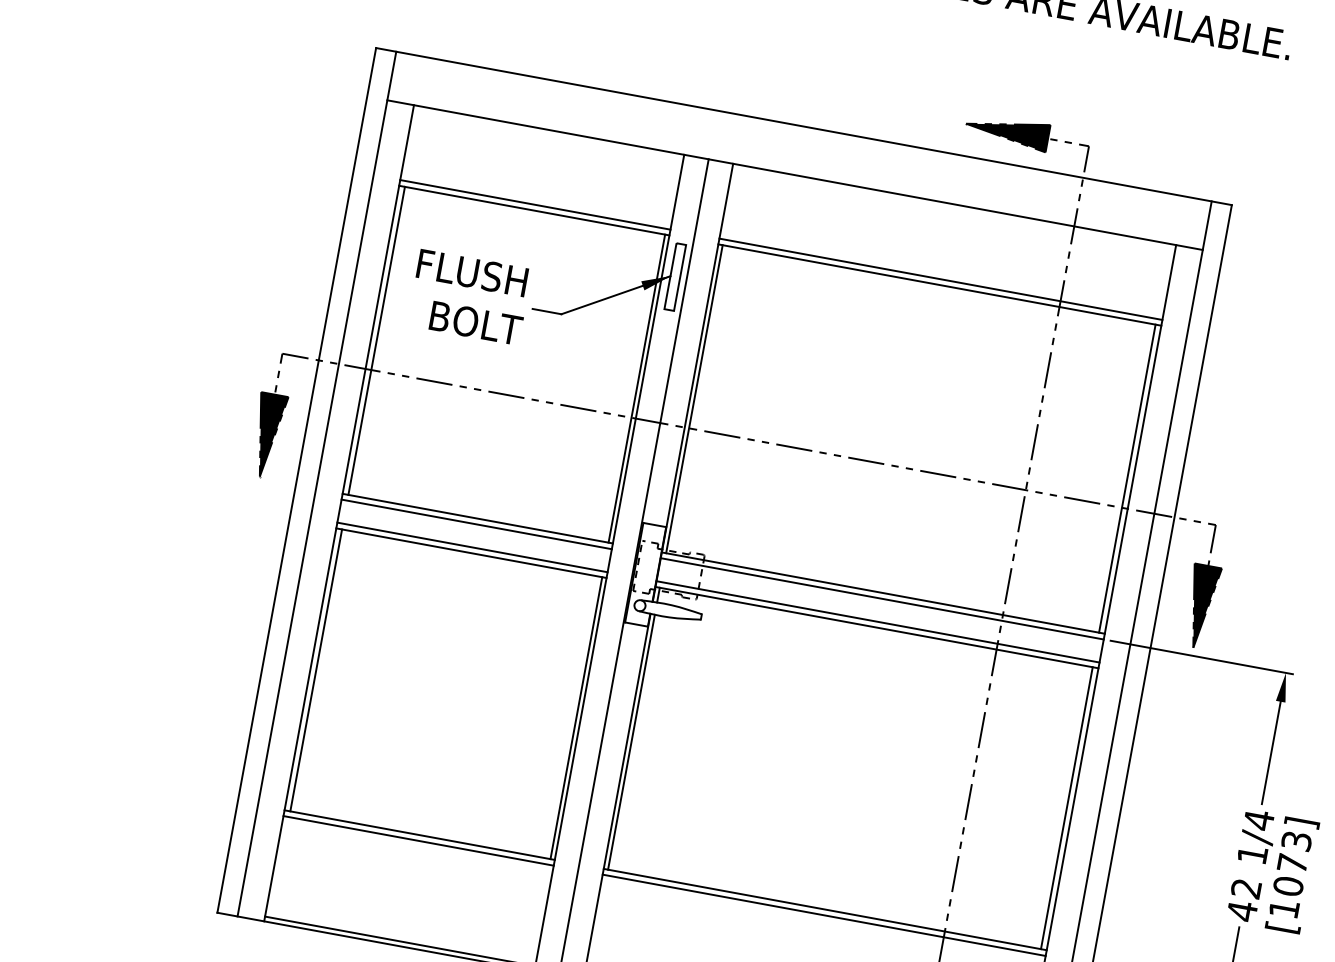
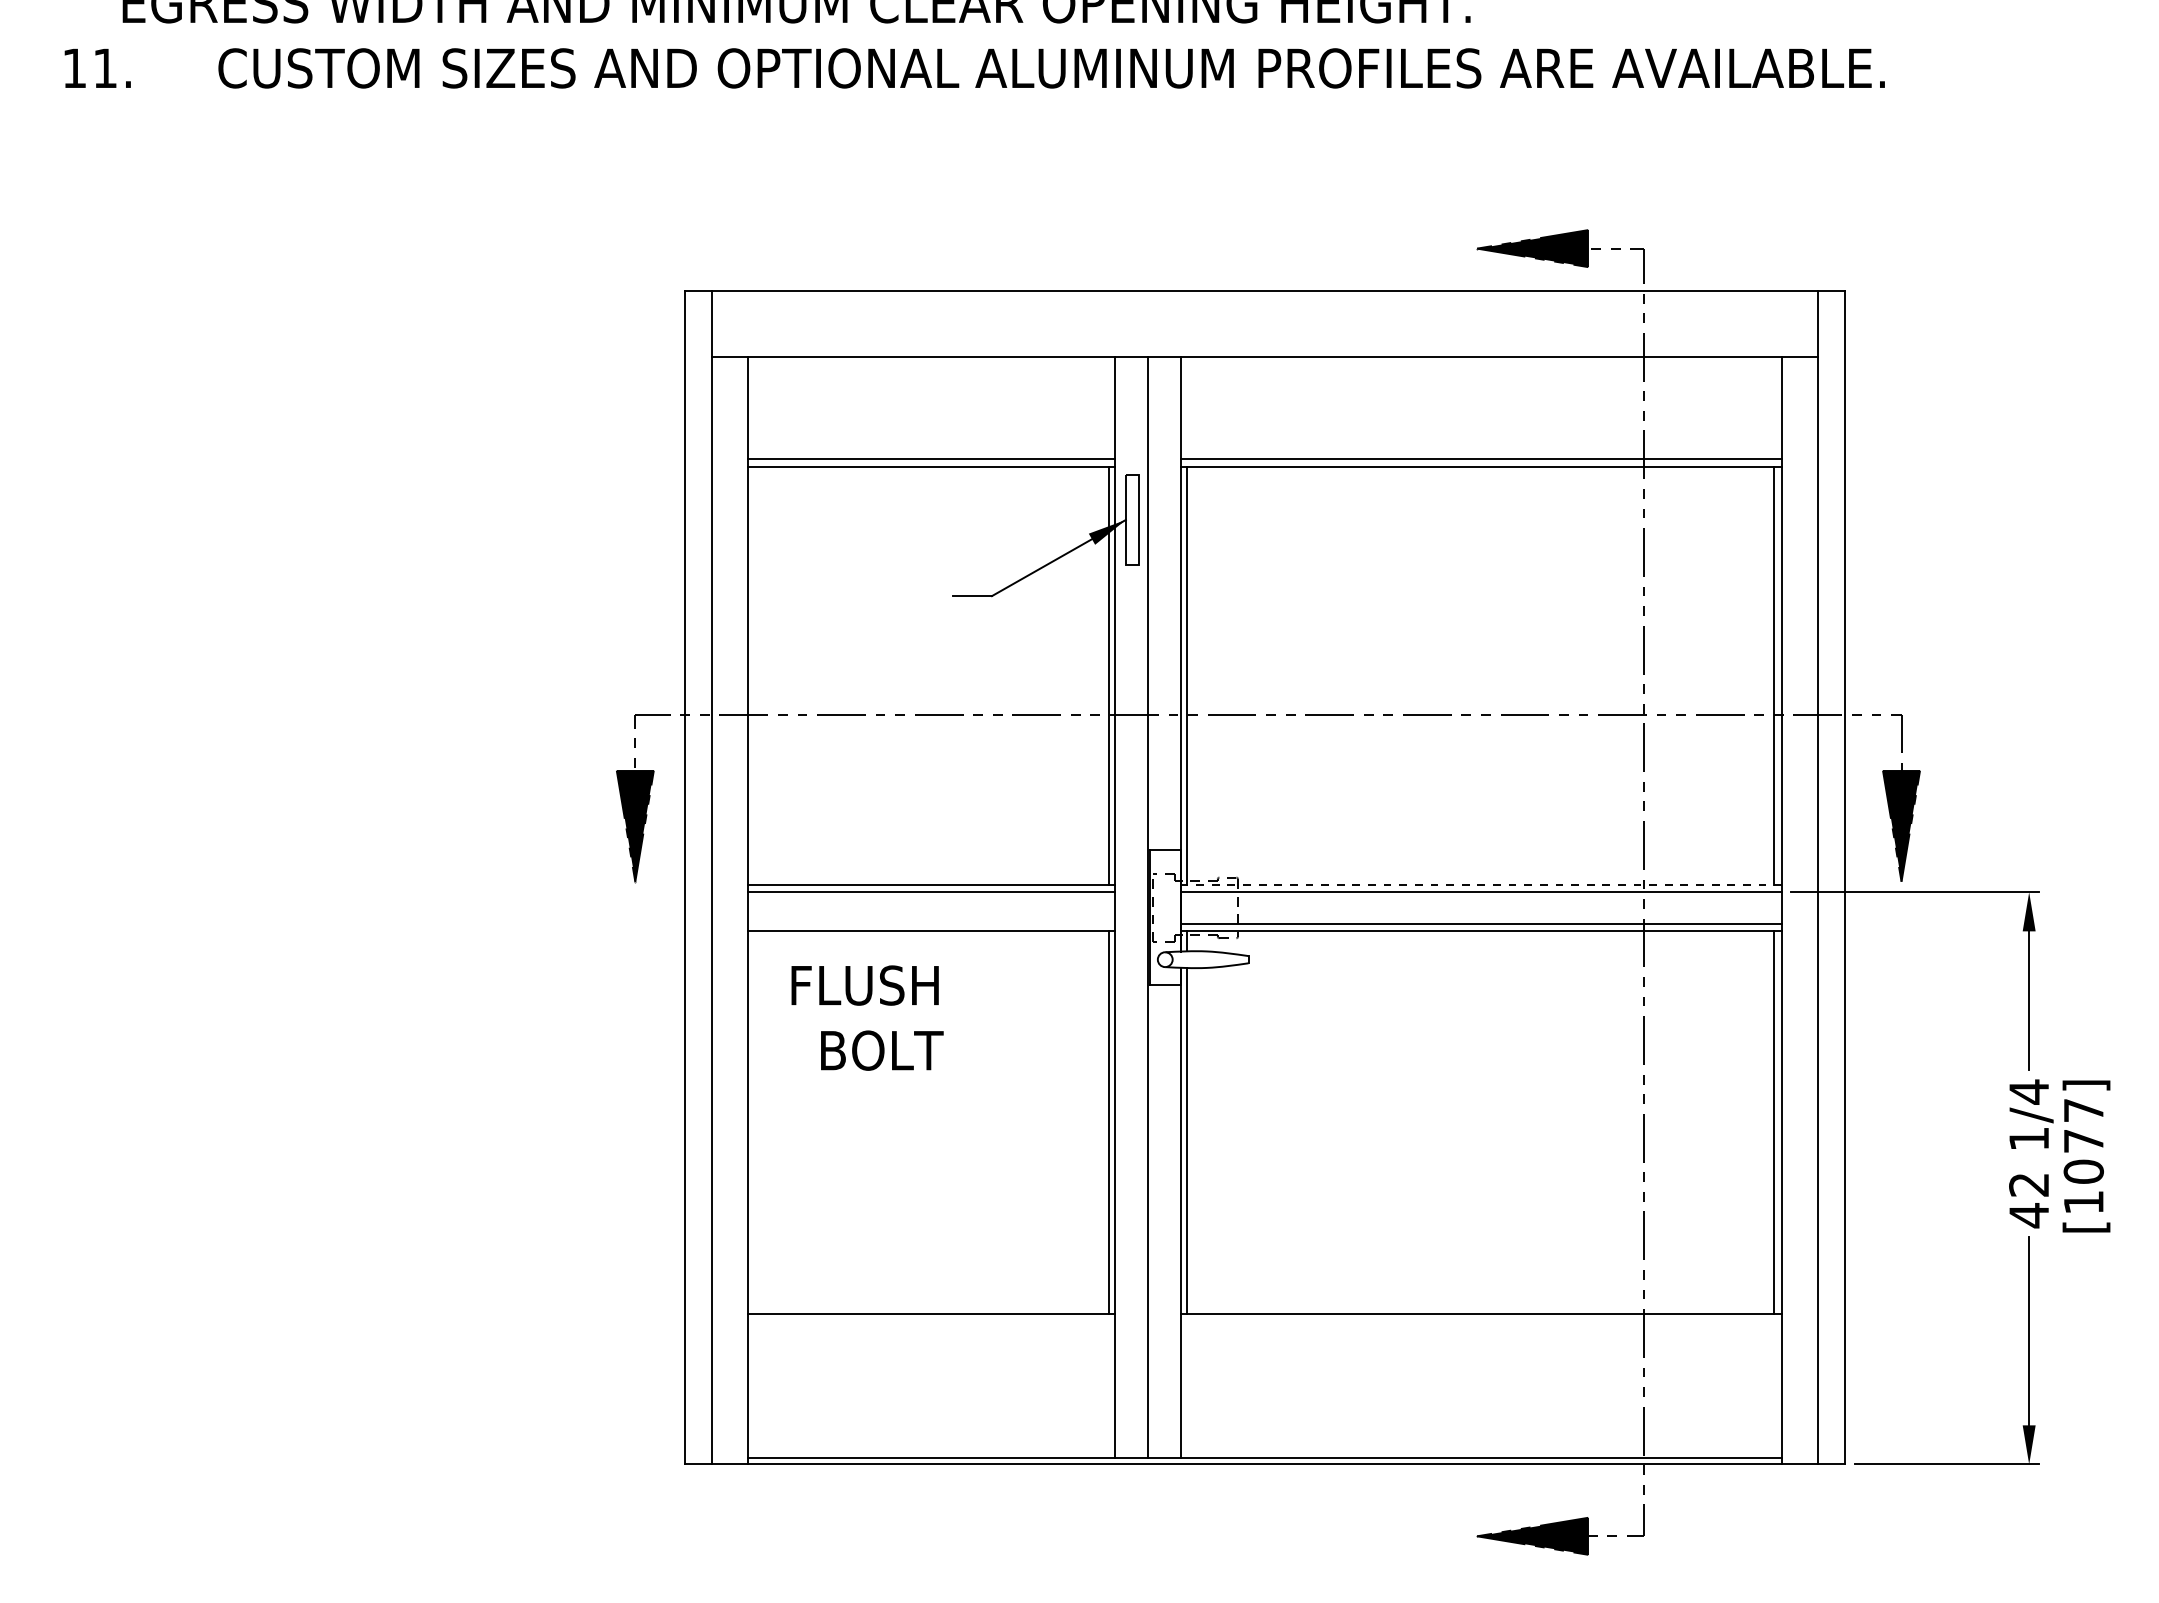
text: (469, 296) -> (867, 1017), moved
line: (376, 340) -> (755, 675), removed
line: (472, 547) -> (931, 923), removed
line: (883, 593) -> (1481, 884), solid -> dashed
line: (315, 670) -> (755, 1122), removed
line: (418, 840) -> (931, 1321), removed
text: (1296, 841) -> (2083, 1110), [1073] -> [1077]
line: (824, 915) -> (1481, 1321), removed

